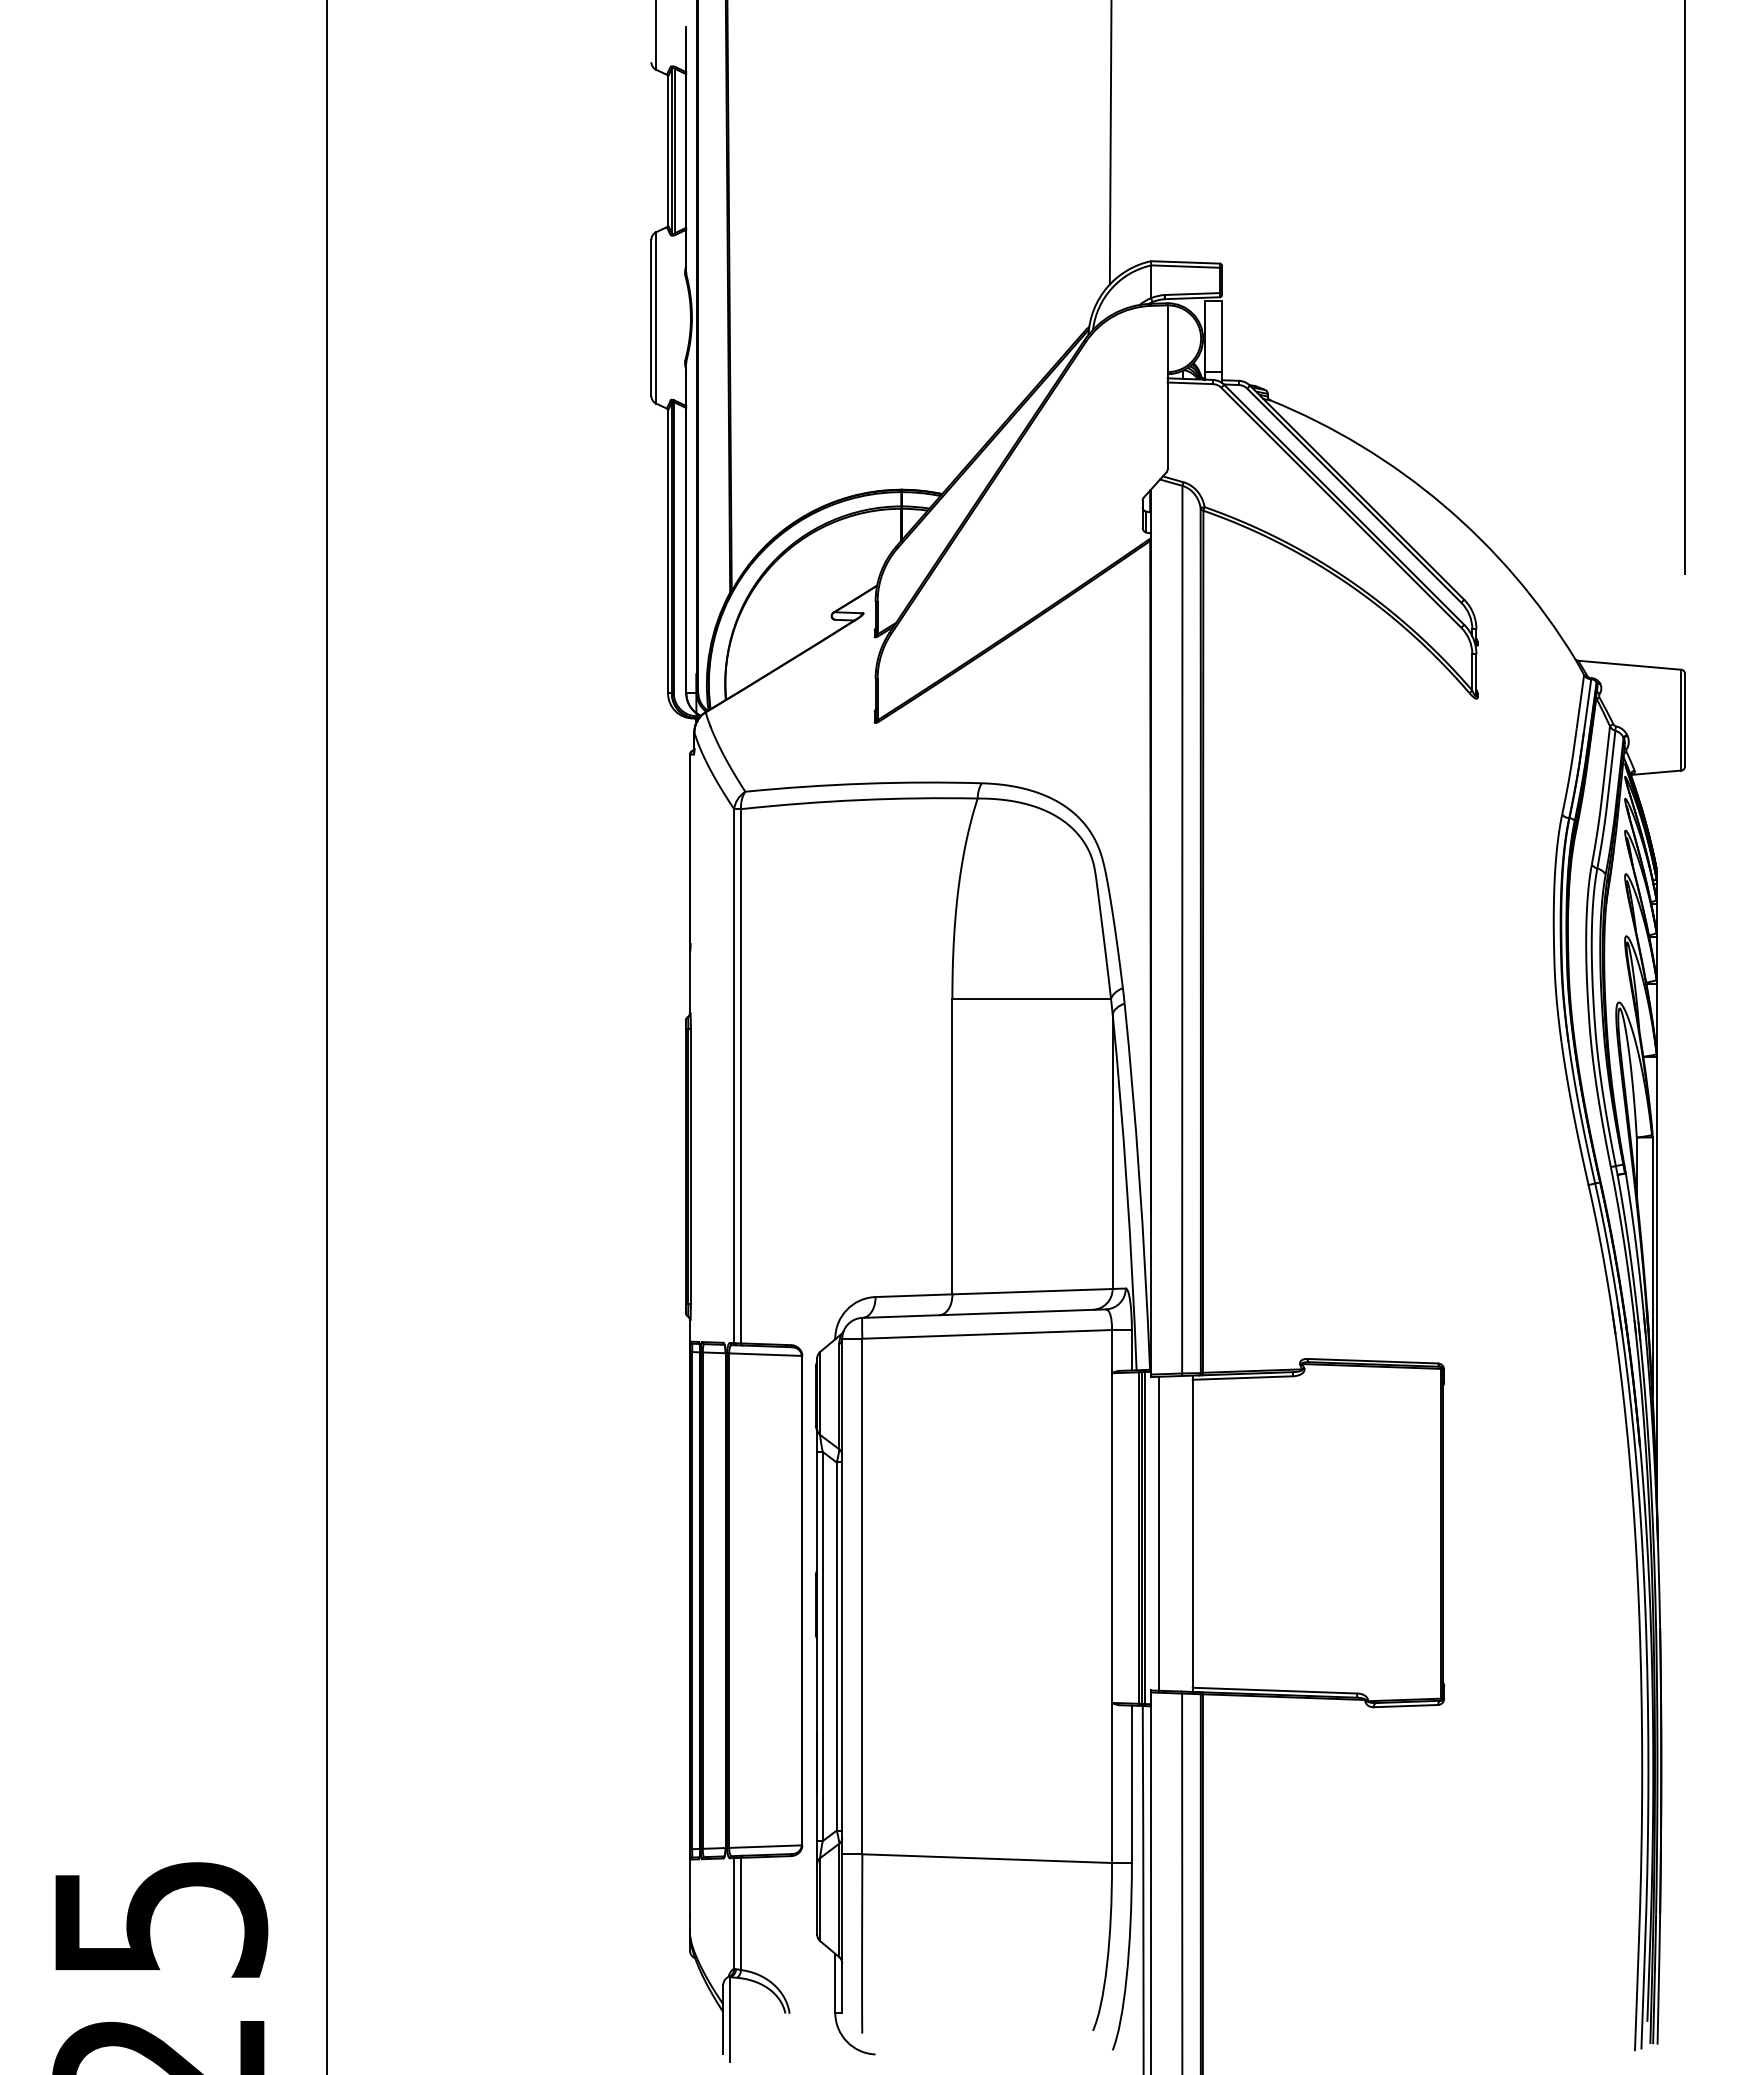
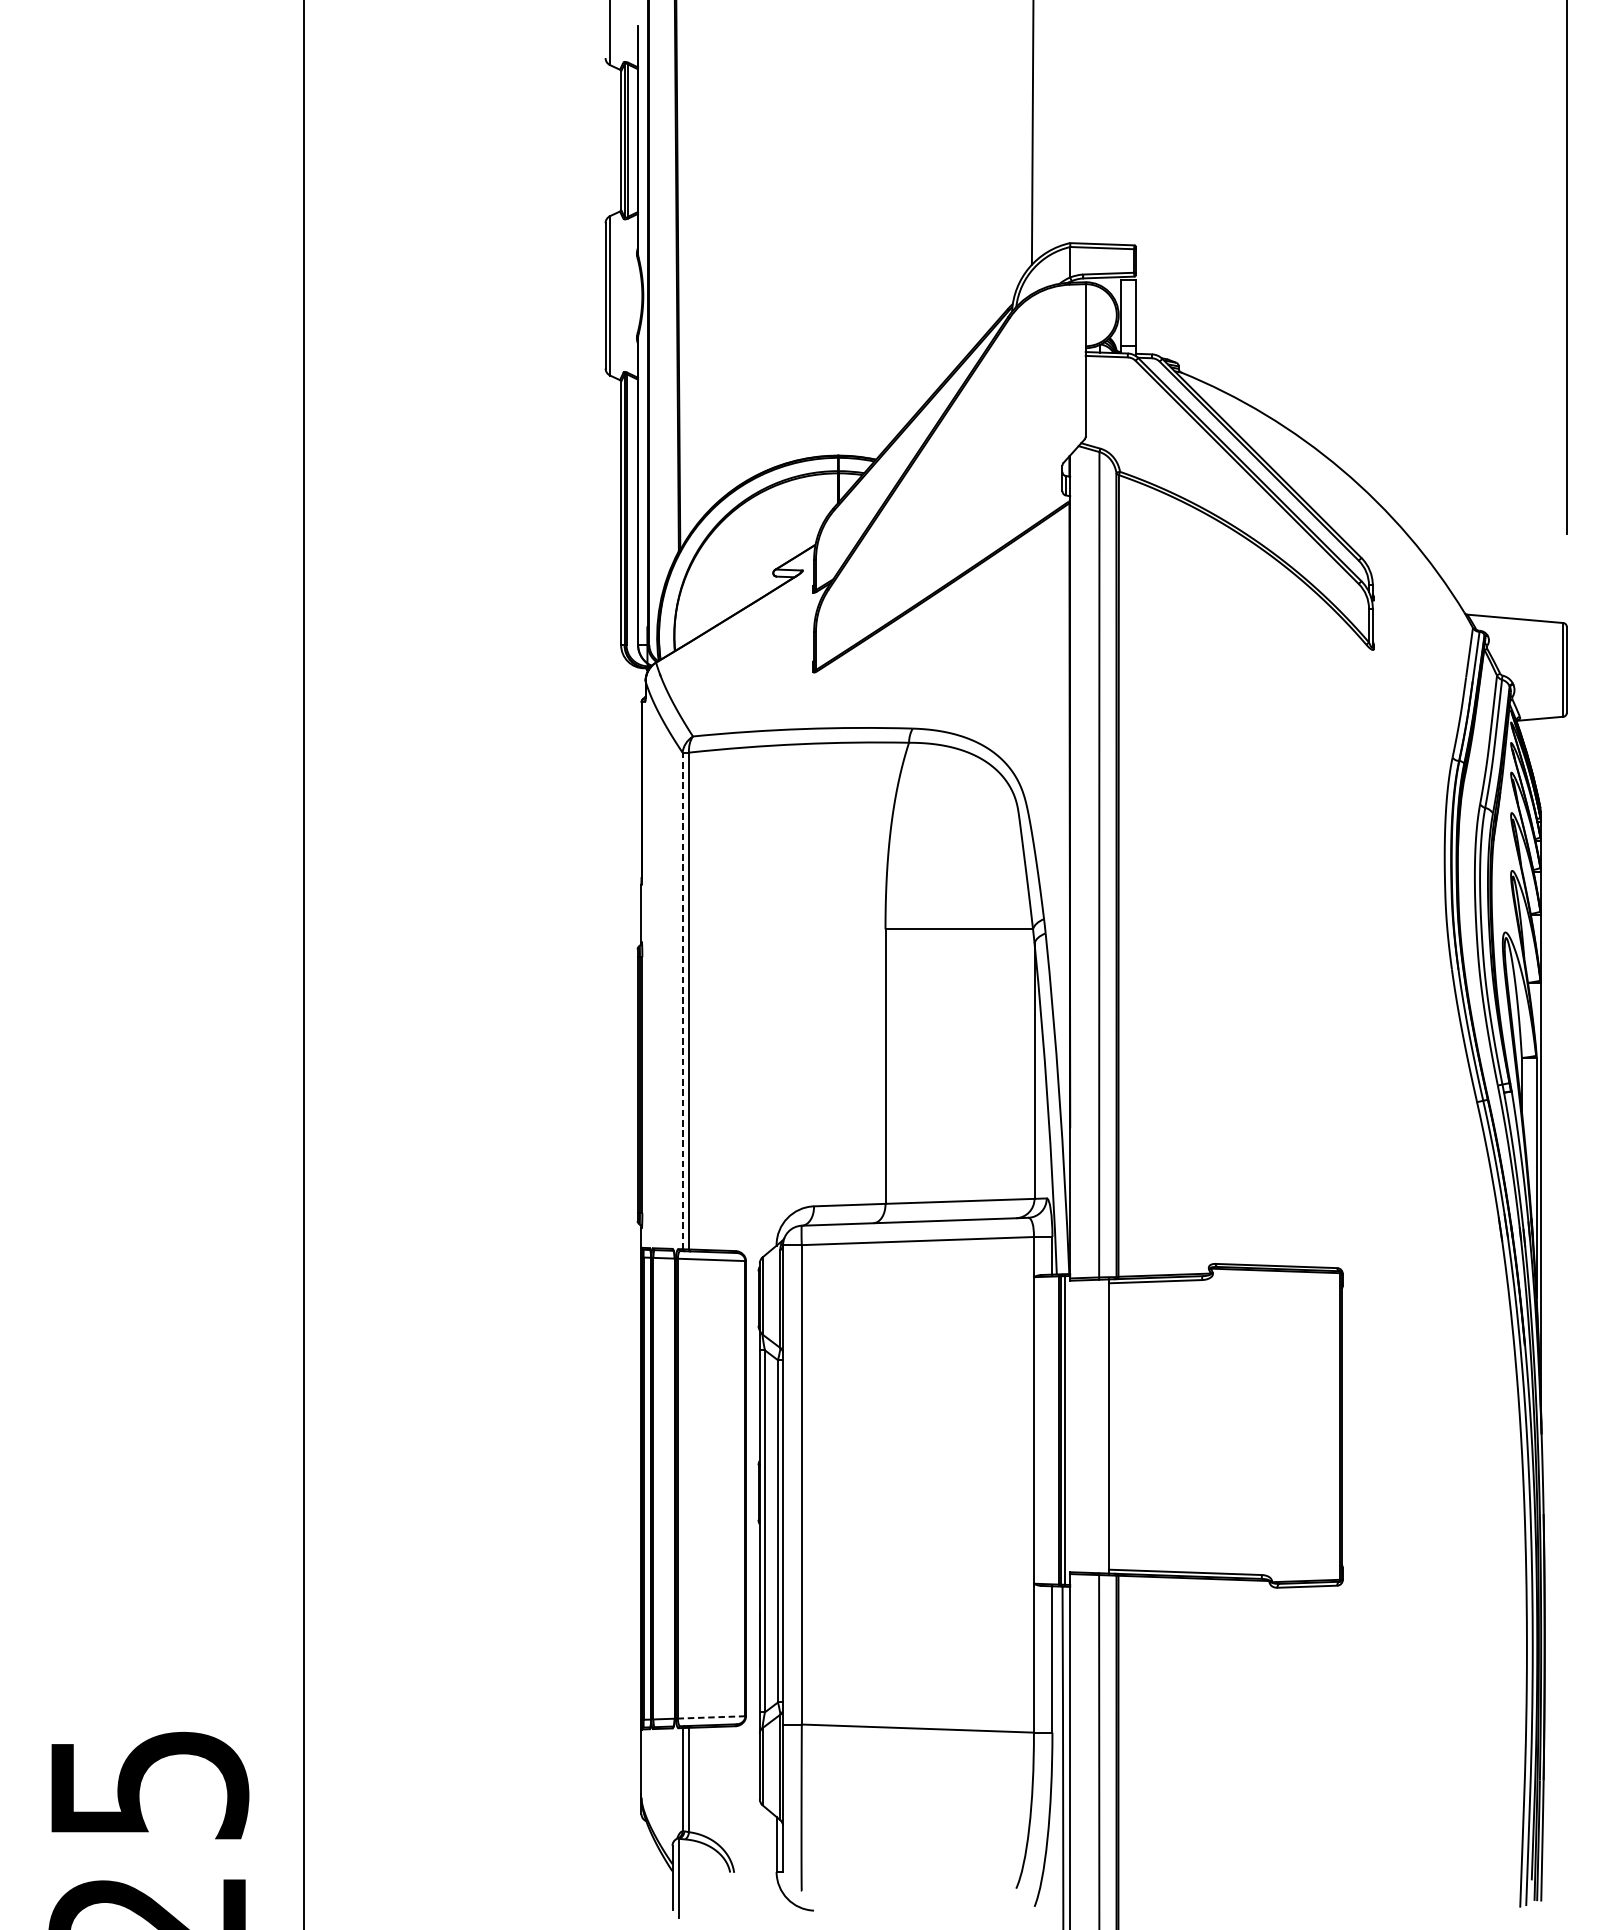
line: (734, 1075) -> (682, 1000), solid -> dashed
line: (1159, 1533) -> (1078, 1426), removed
line: (764, 1846) -> (710, 1717), solid -> dashed

